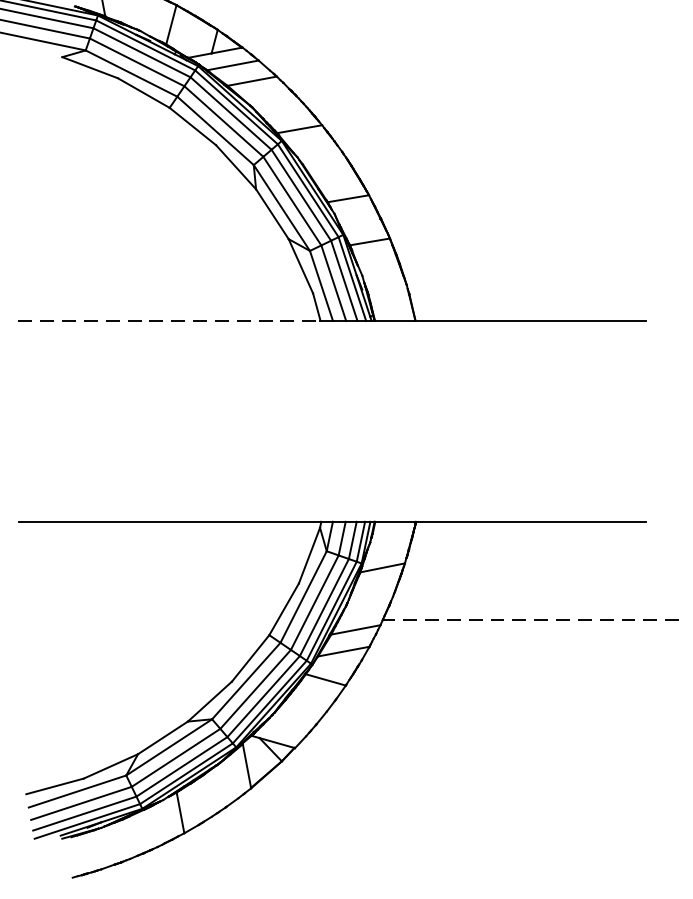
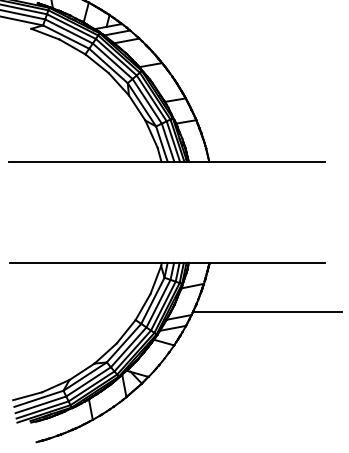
line: (169, 320) -> (85, 161), dashed -> solid
line: (531, 620) -> (267, 312), dashed -> solid

